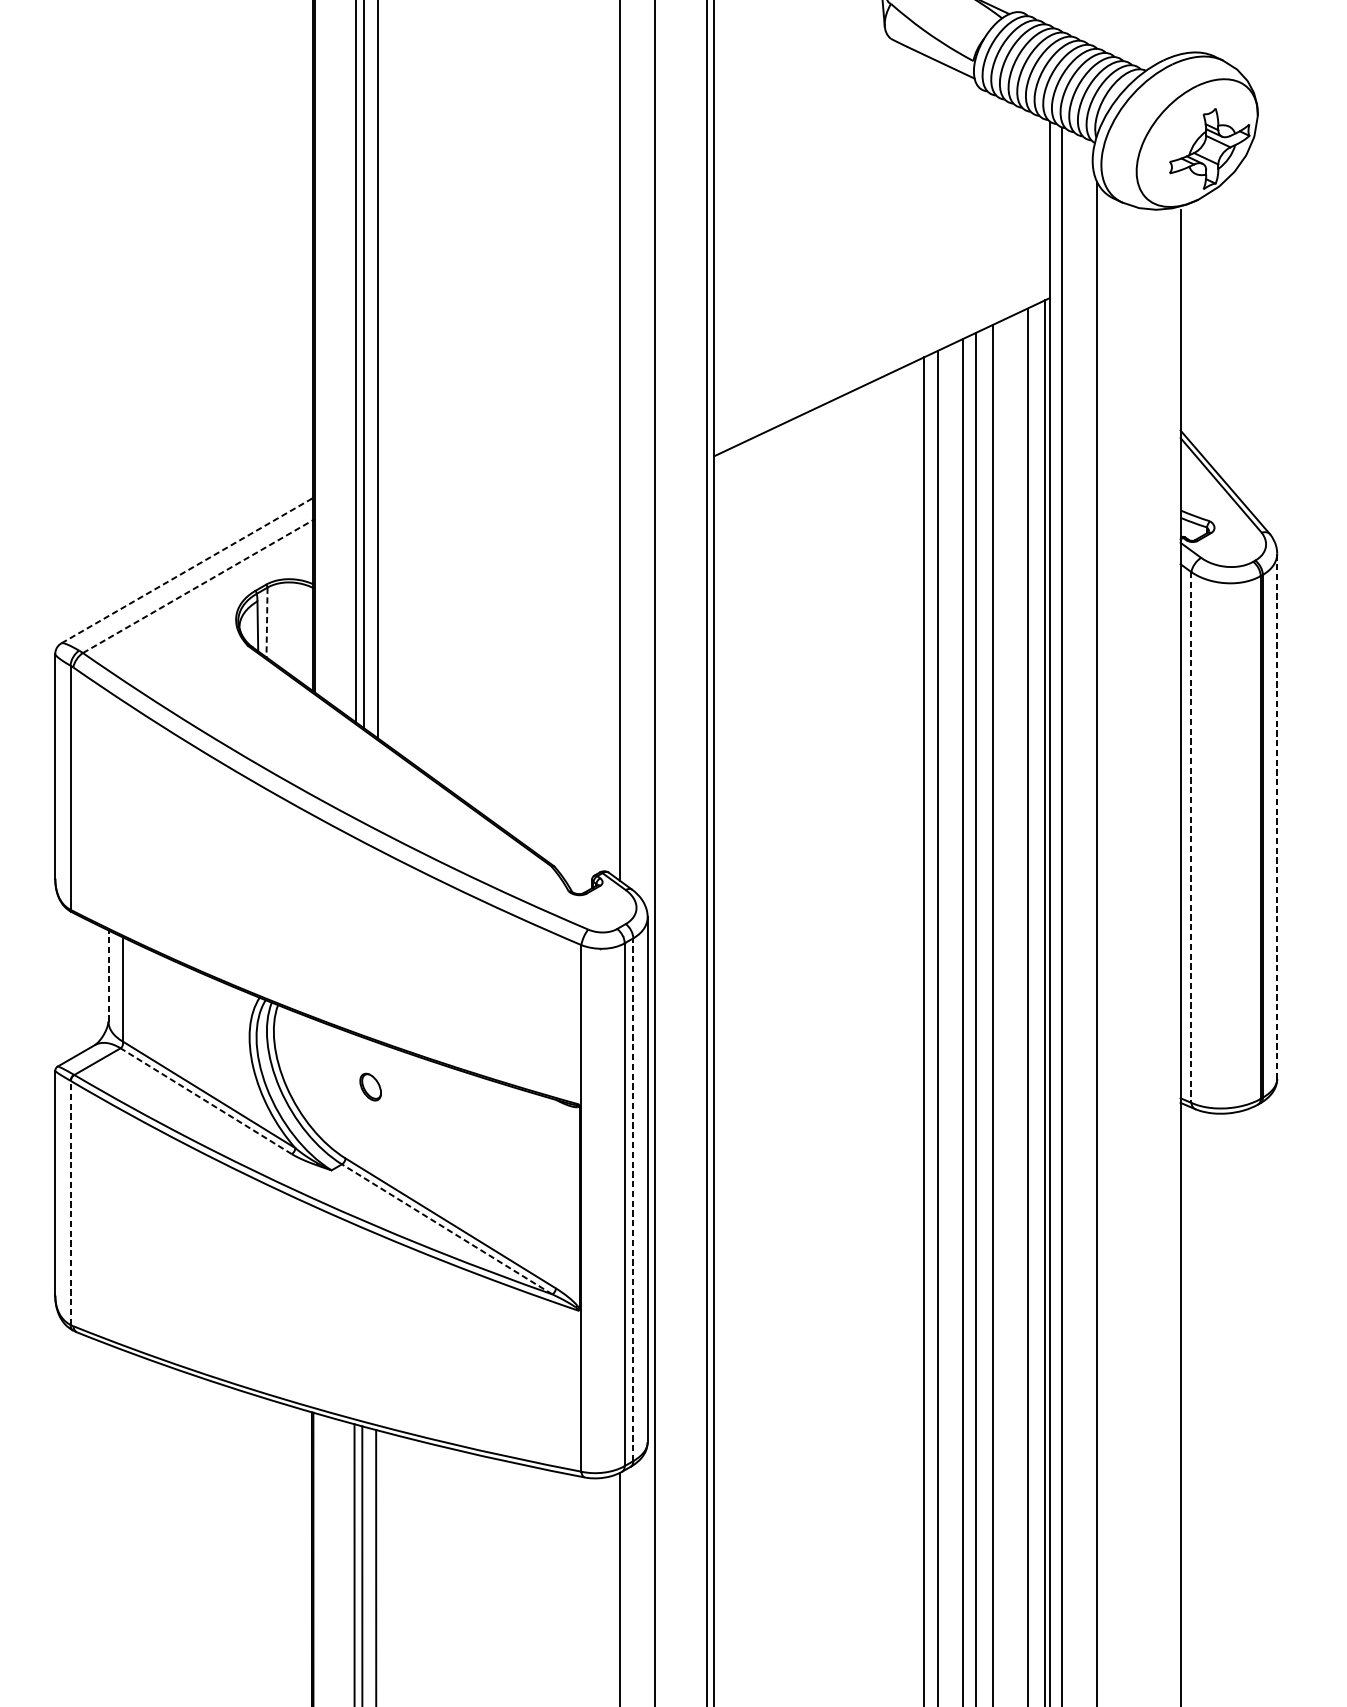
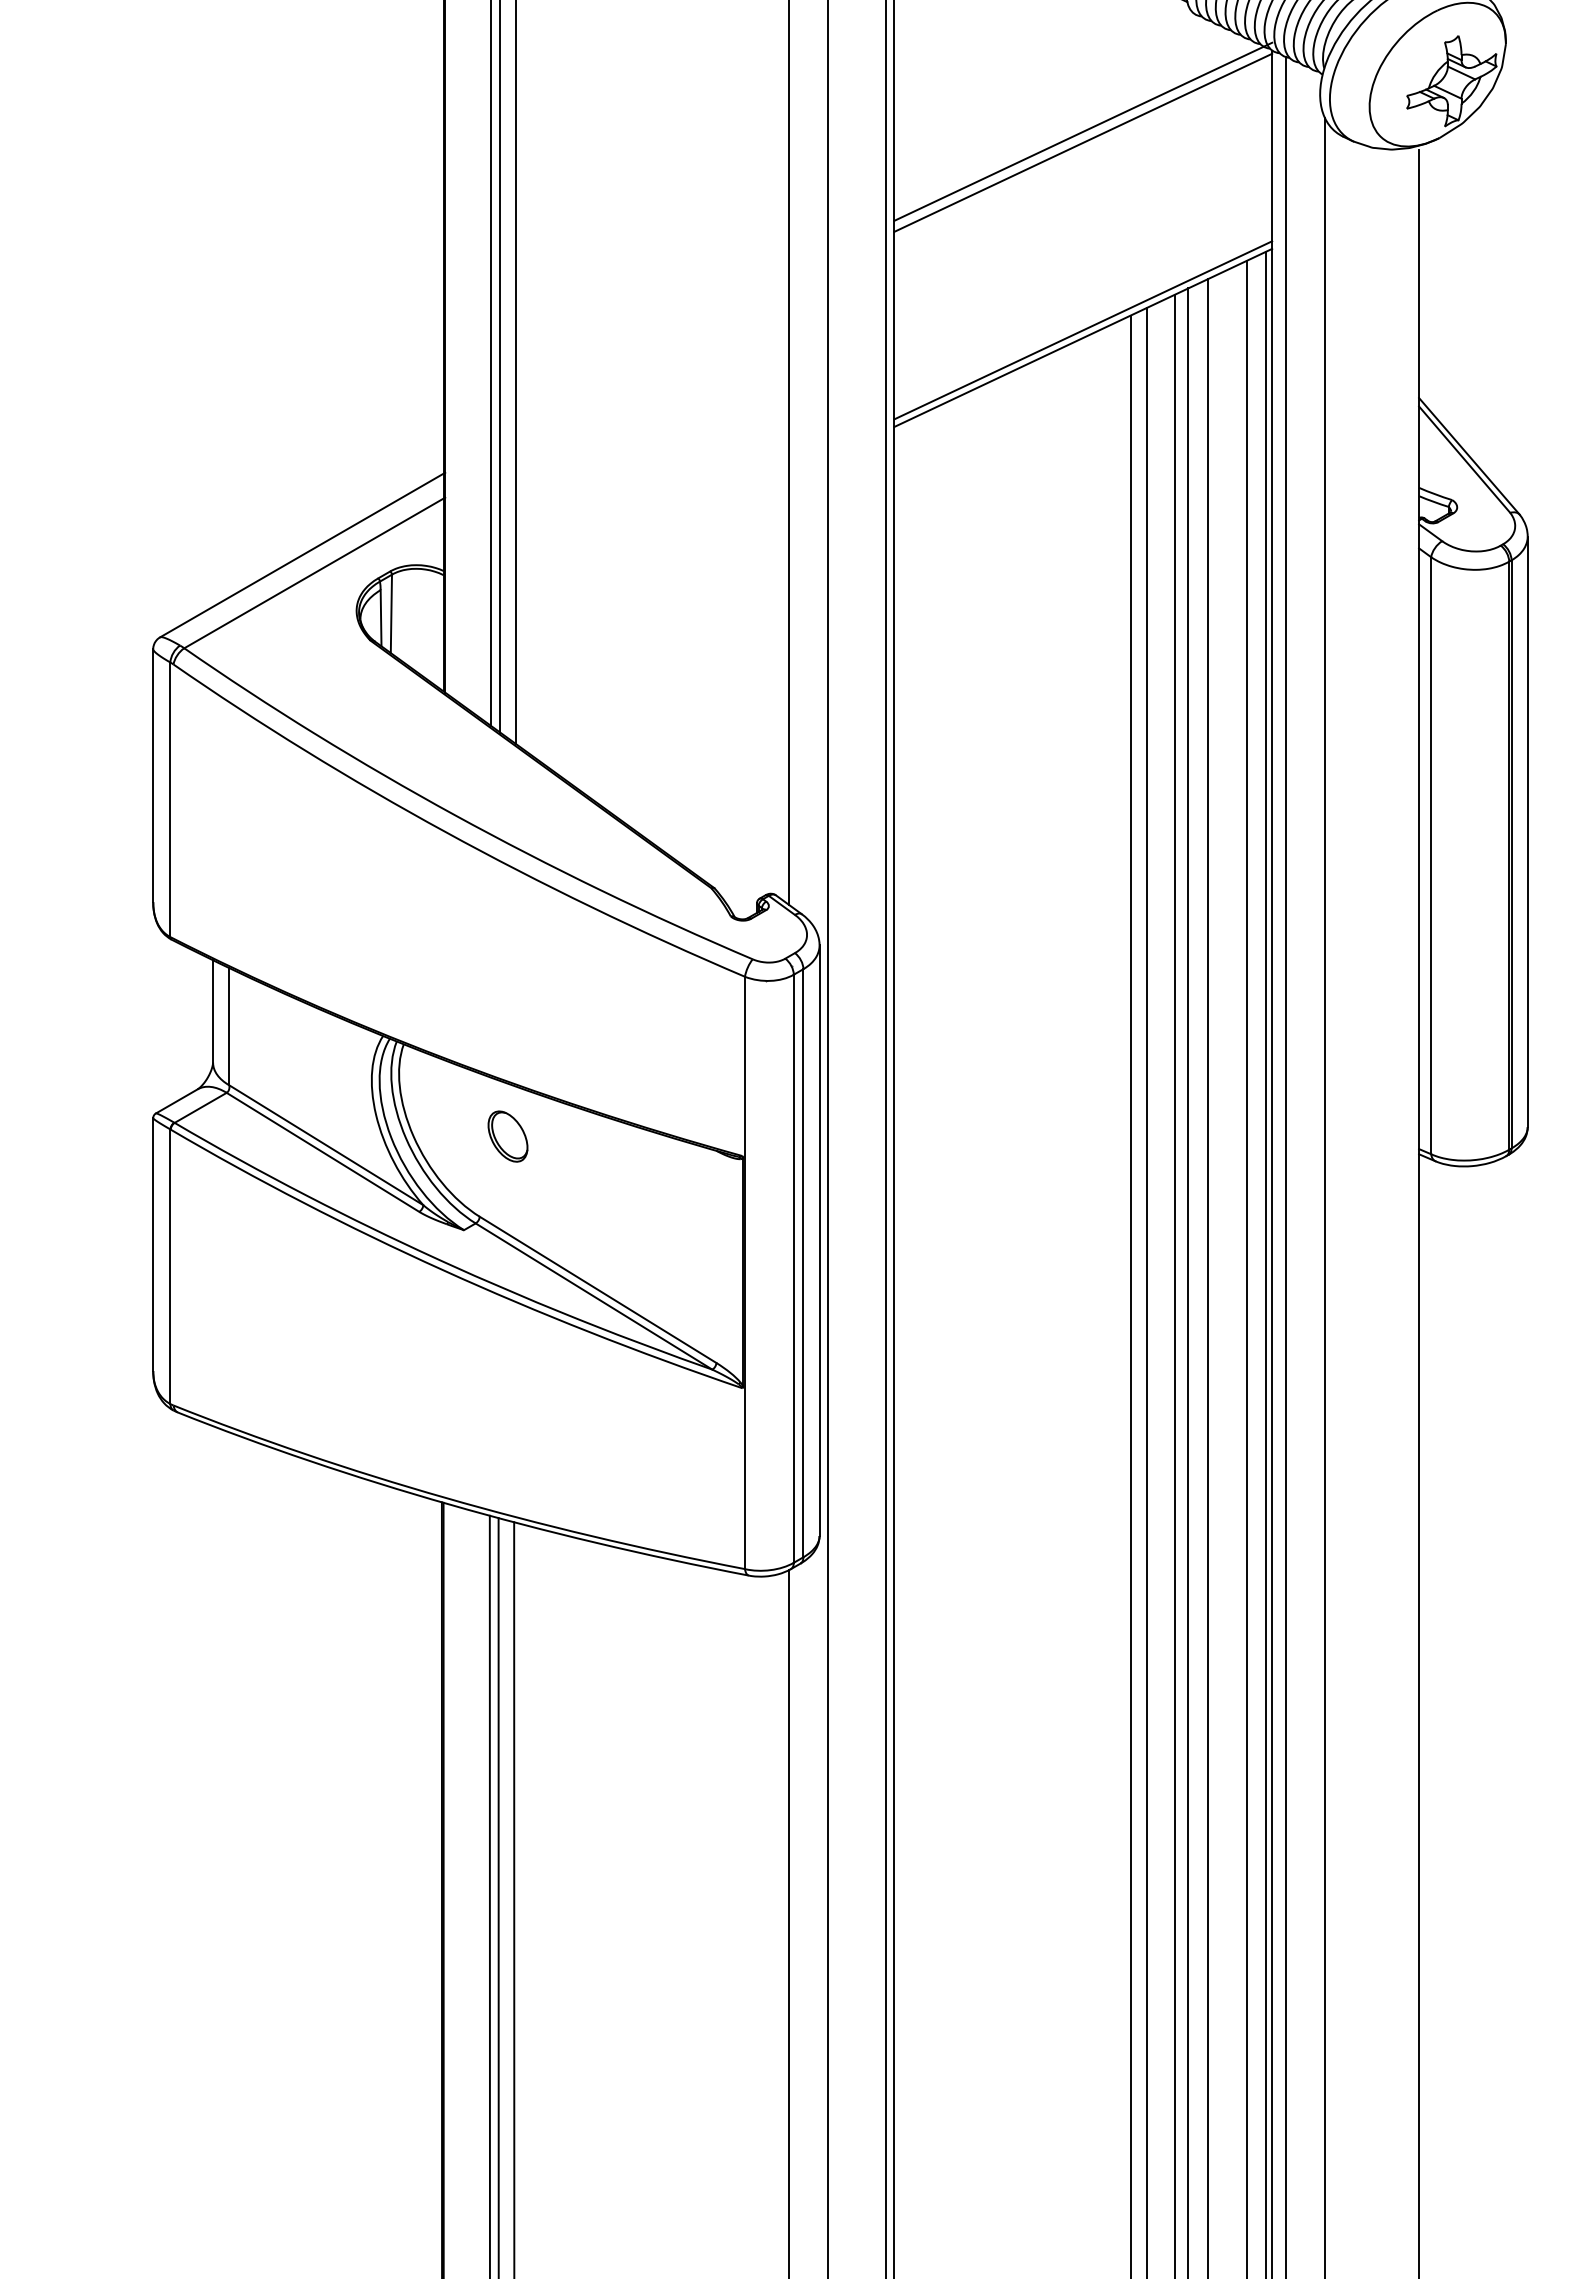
line: (882, 193) -> (1083, 131), added
line: (882, 203) -> (1083, 142), added
line: (882, 370) -> (1083, 330), added
line: (187, 570) -> (302, 555), dashed -> solid
line: (198, 585) -> (314, 572), dashed -> solid
line: (267, 623) -> (391, 614), dashed -> solid
line: (1277, 815) -> (1527, 831), dashed -> solid
line: (1191, 837) -> (1431, 855), dashed -> solid
line: (108, 975) -> (213, 1011), dashed -> solid
part: (370, 1087) -> (507, 1136), size x1.67
line: (205, 1101) -> (322, 1152), dashed -> solid
line: (633, 1199) -> (803, 1262), dashed -> solid
line: (70, 1202) -> (170, 1266), dashed -> solid
line: (446, 1229) -> (593, 1296), dashed -> solid

